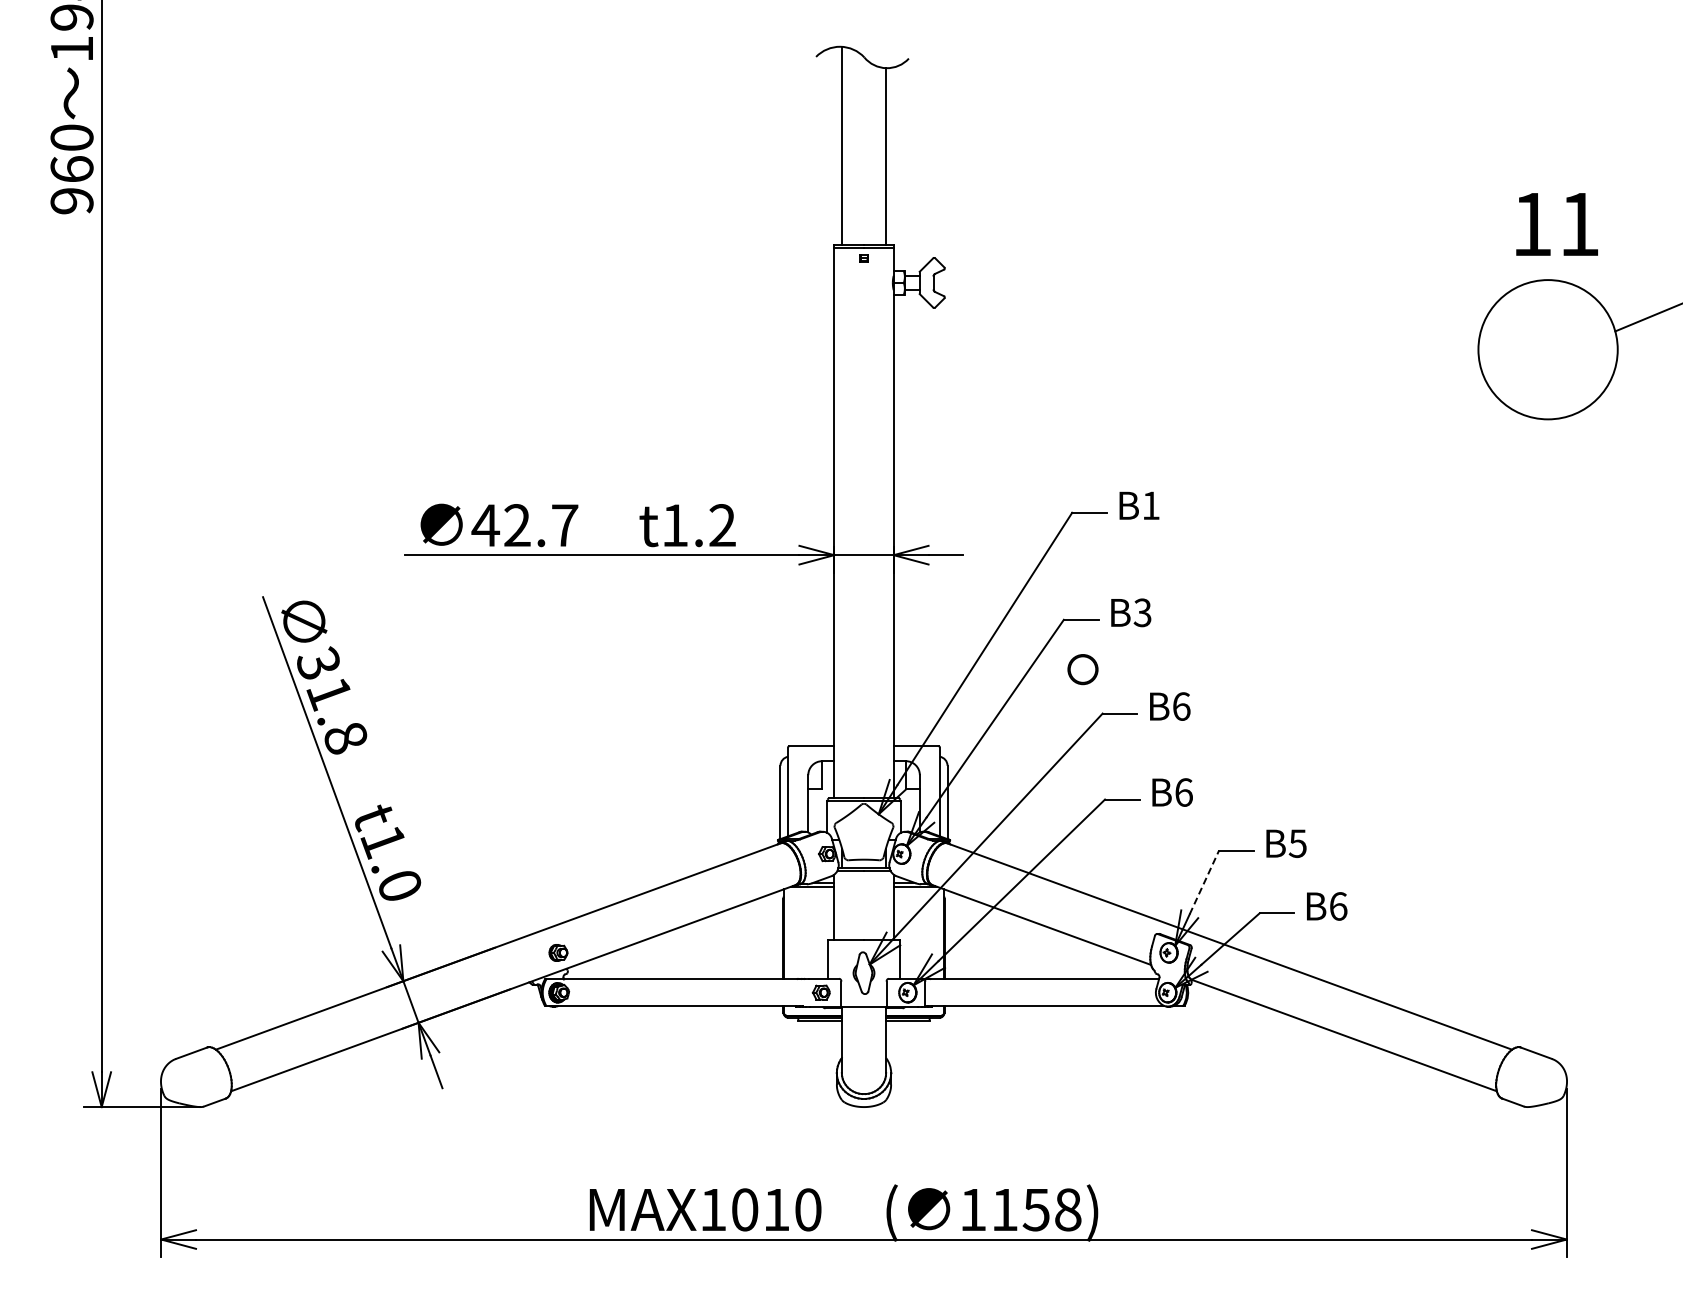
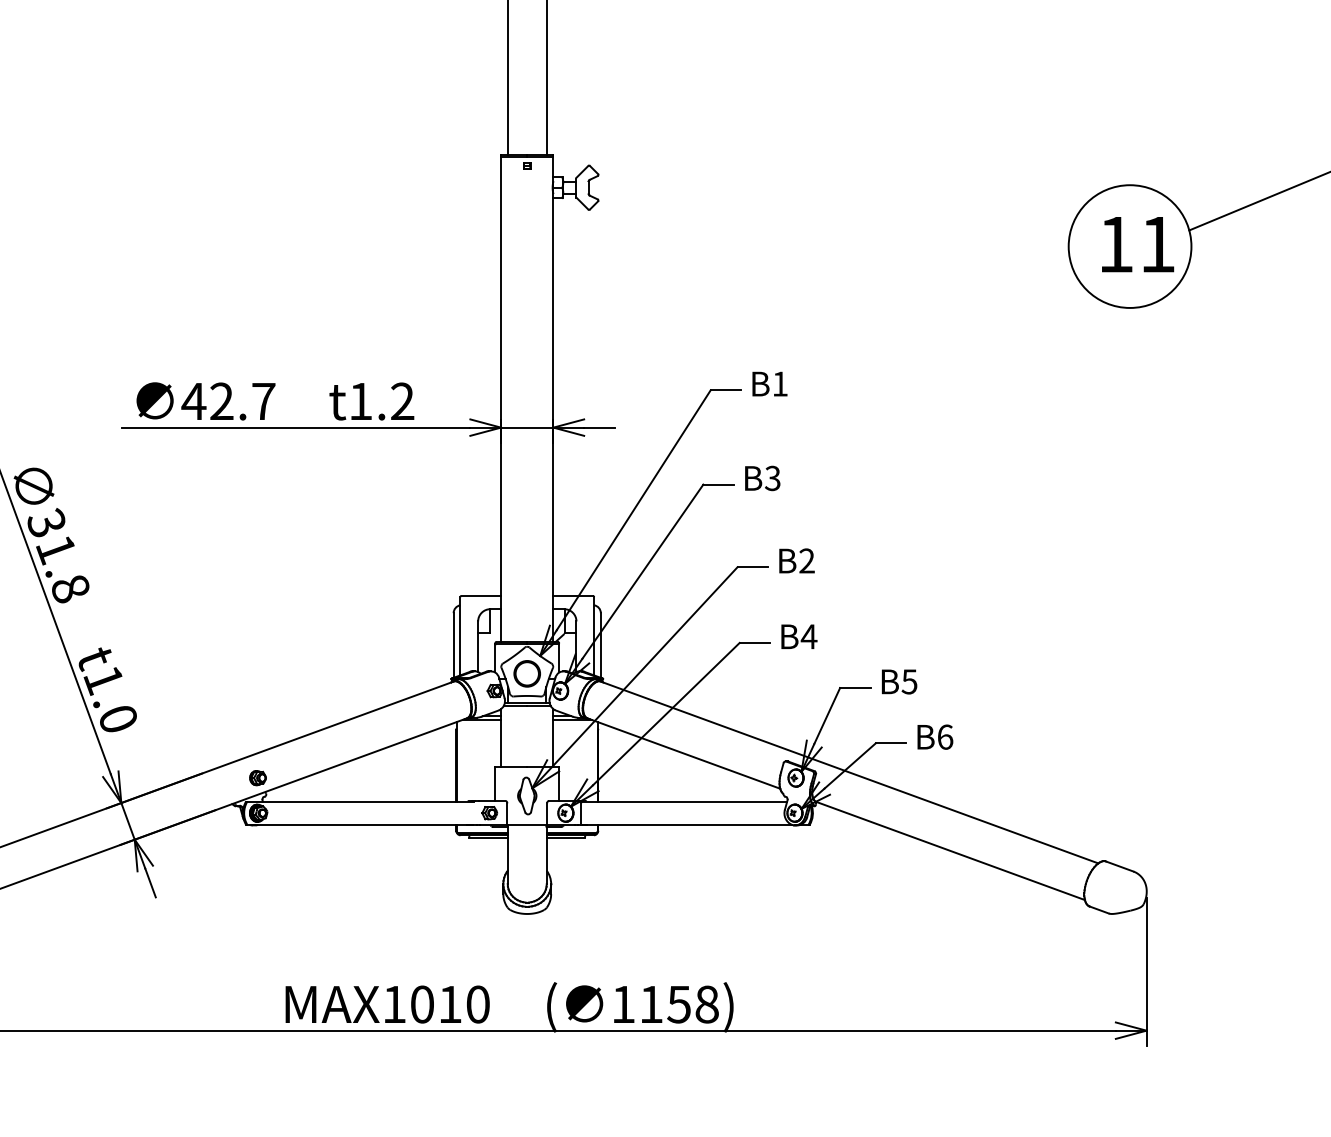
text: (1556, 224) -> (1137, 244), moved
part: (1082, 669) -> (526, 673), moved
text: (1181, 706) -> (807, 560), B6 -> B2
text: (1183, 792) -> (808, 636), B6 -> B4
line: (1204, 882) -> (827, 716), dashed -> solid

